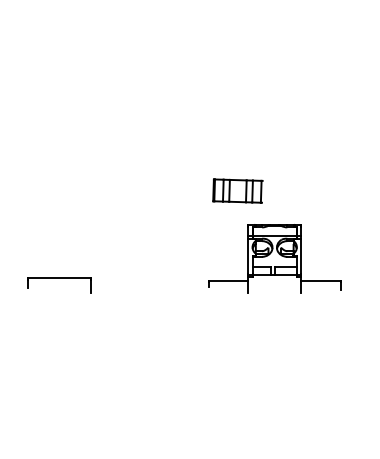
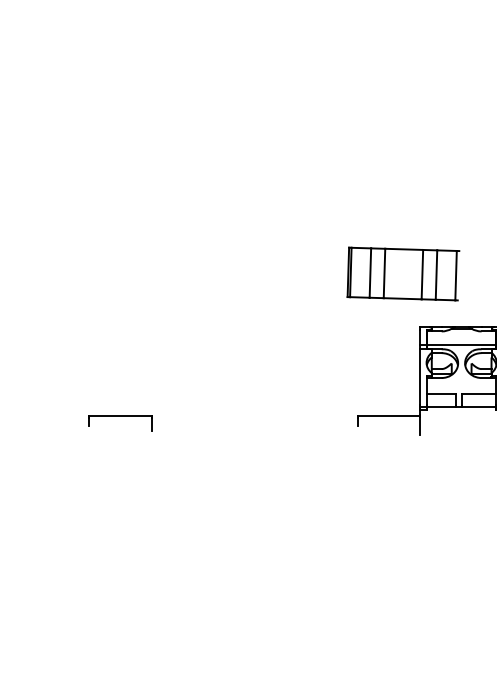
part: (237, 190) -> (402, 273), size x1.43
part: (58, 285) -> (119, 423), size x0.62

